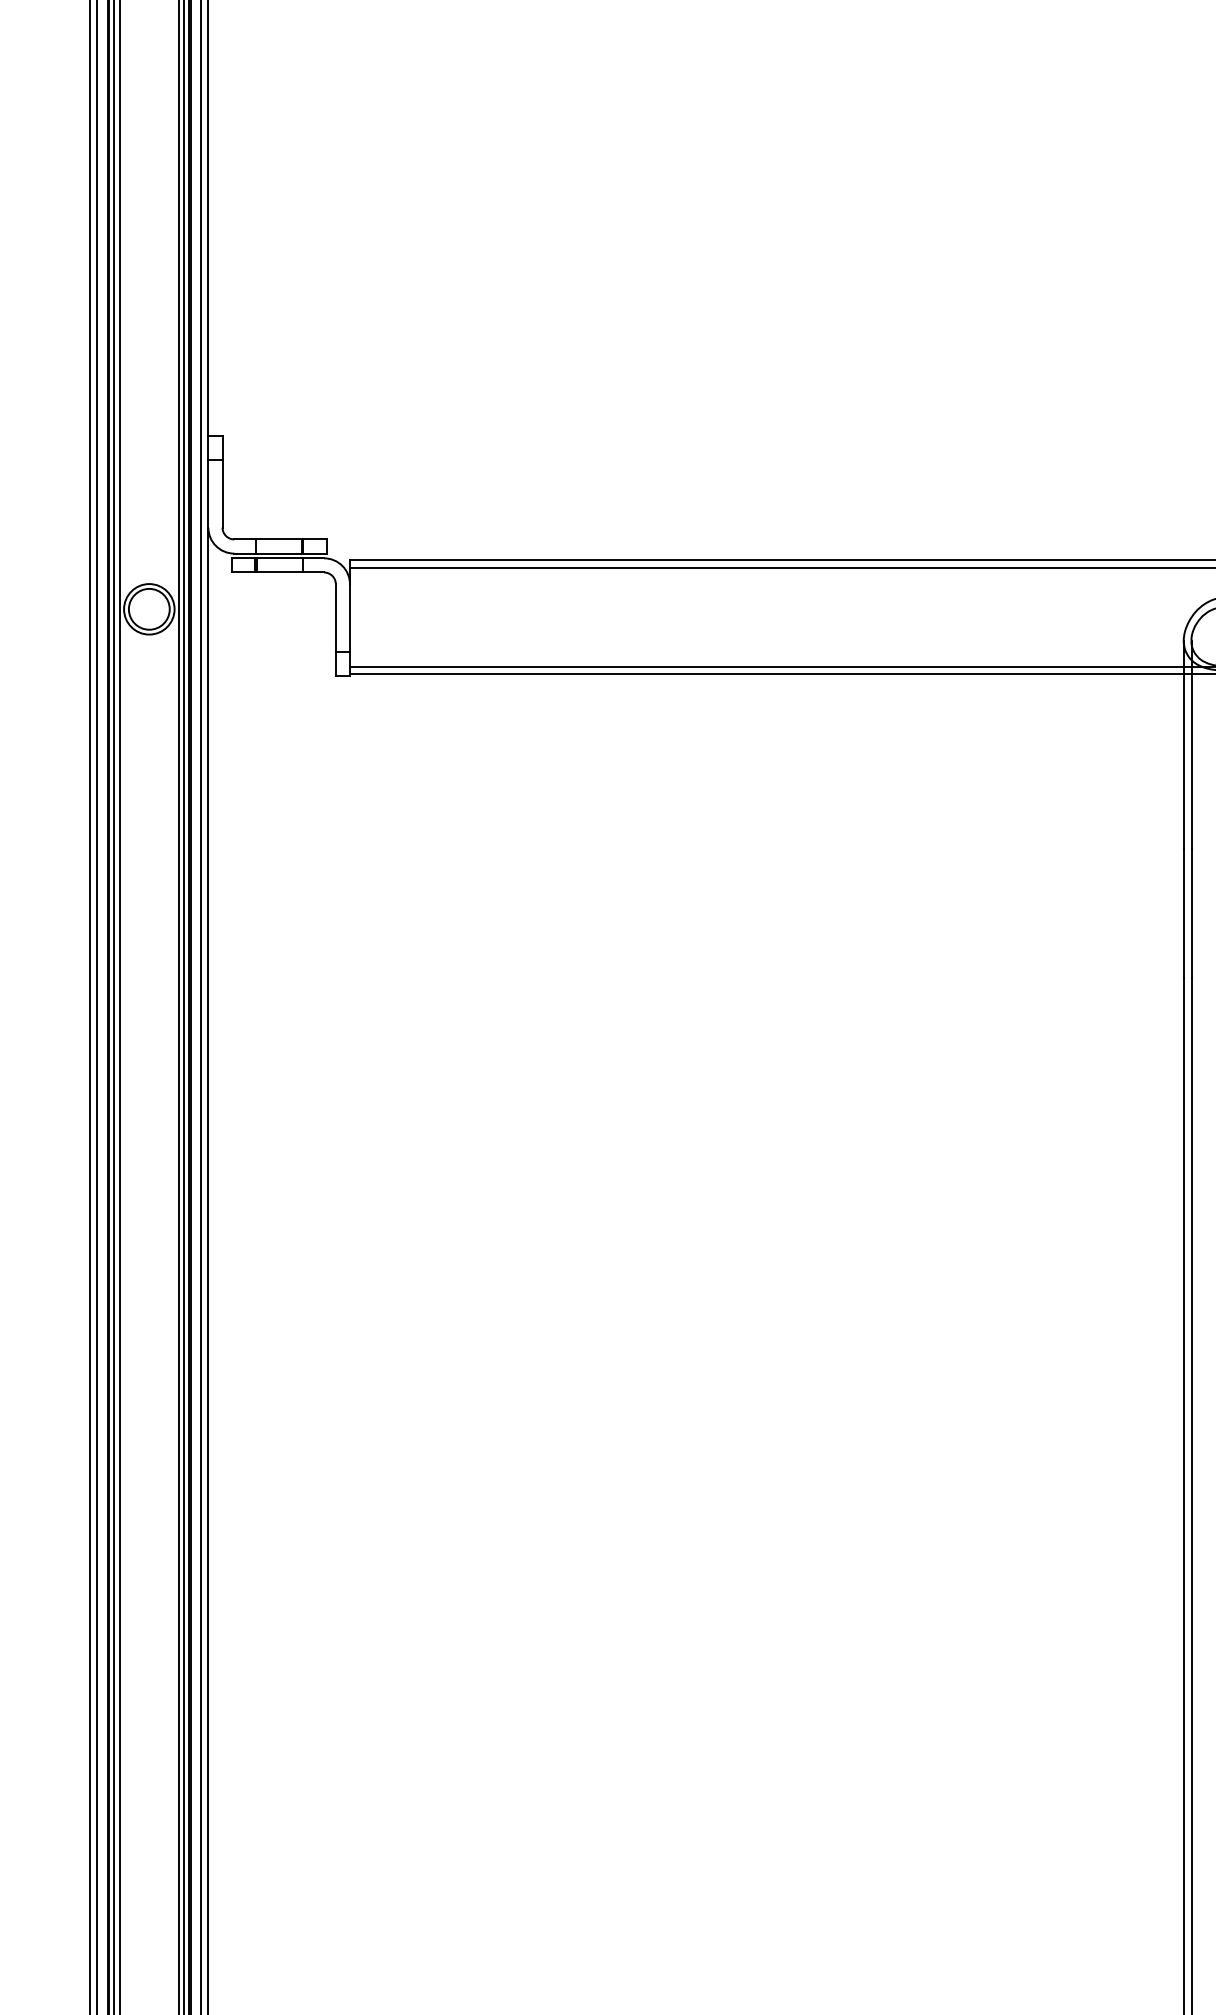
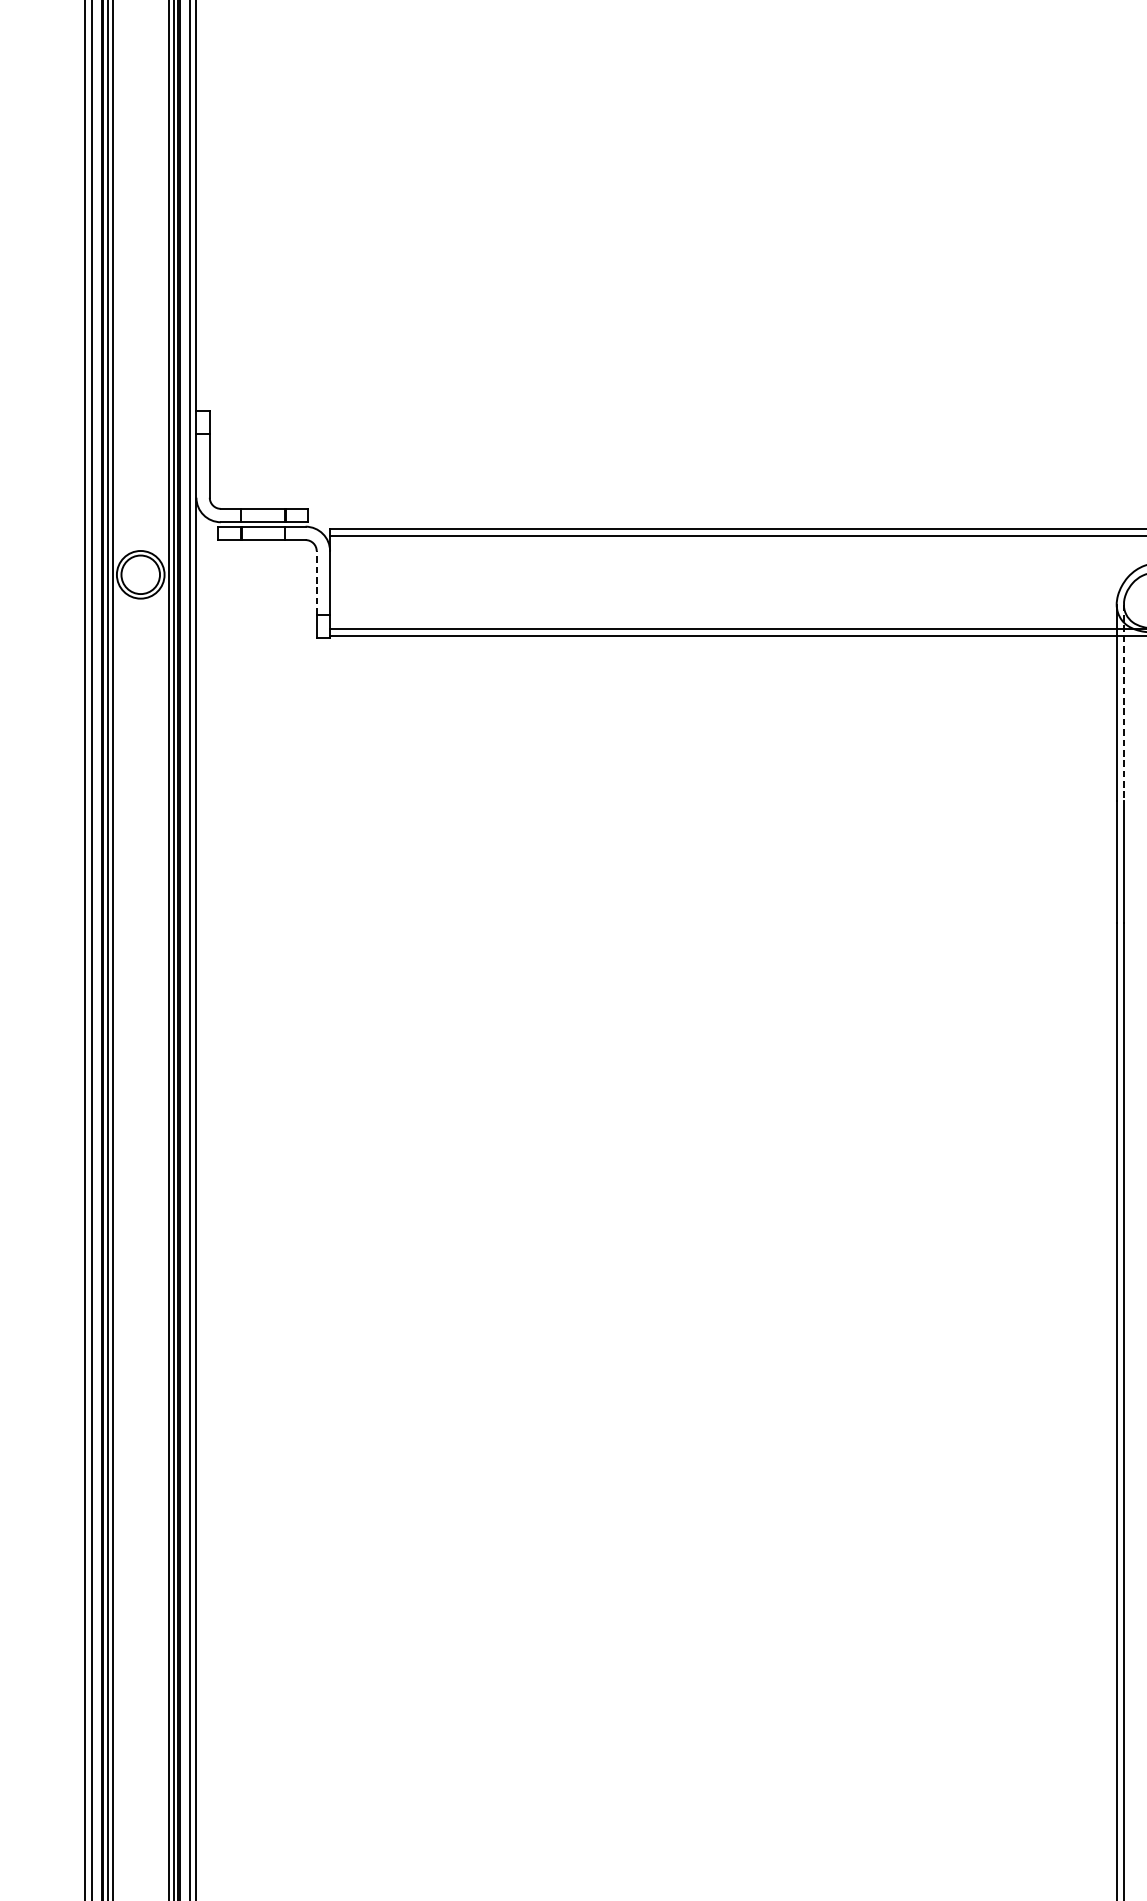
line: (335, 617) -> (316, 582), solid -> dashed
line: (1191, 744) -> (1124, 702), solid -> dashed

